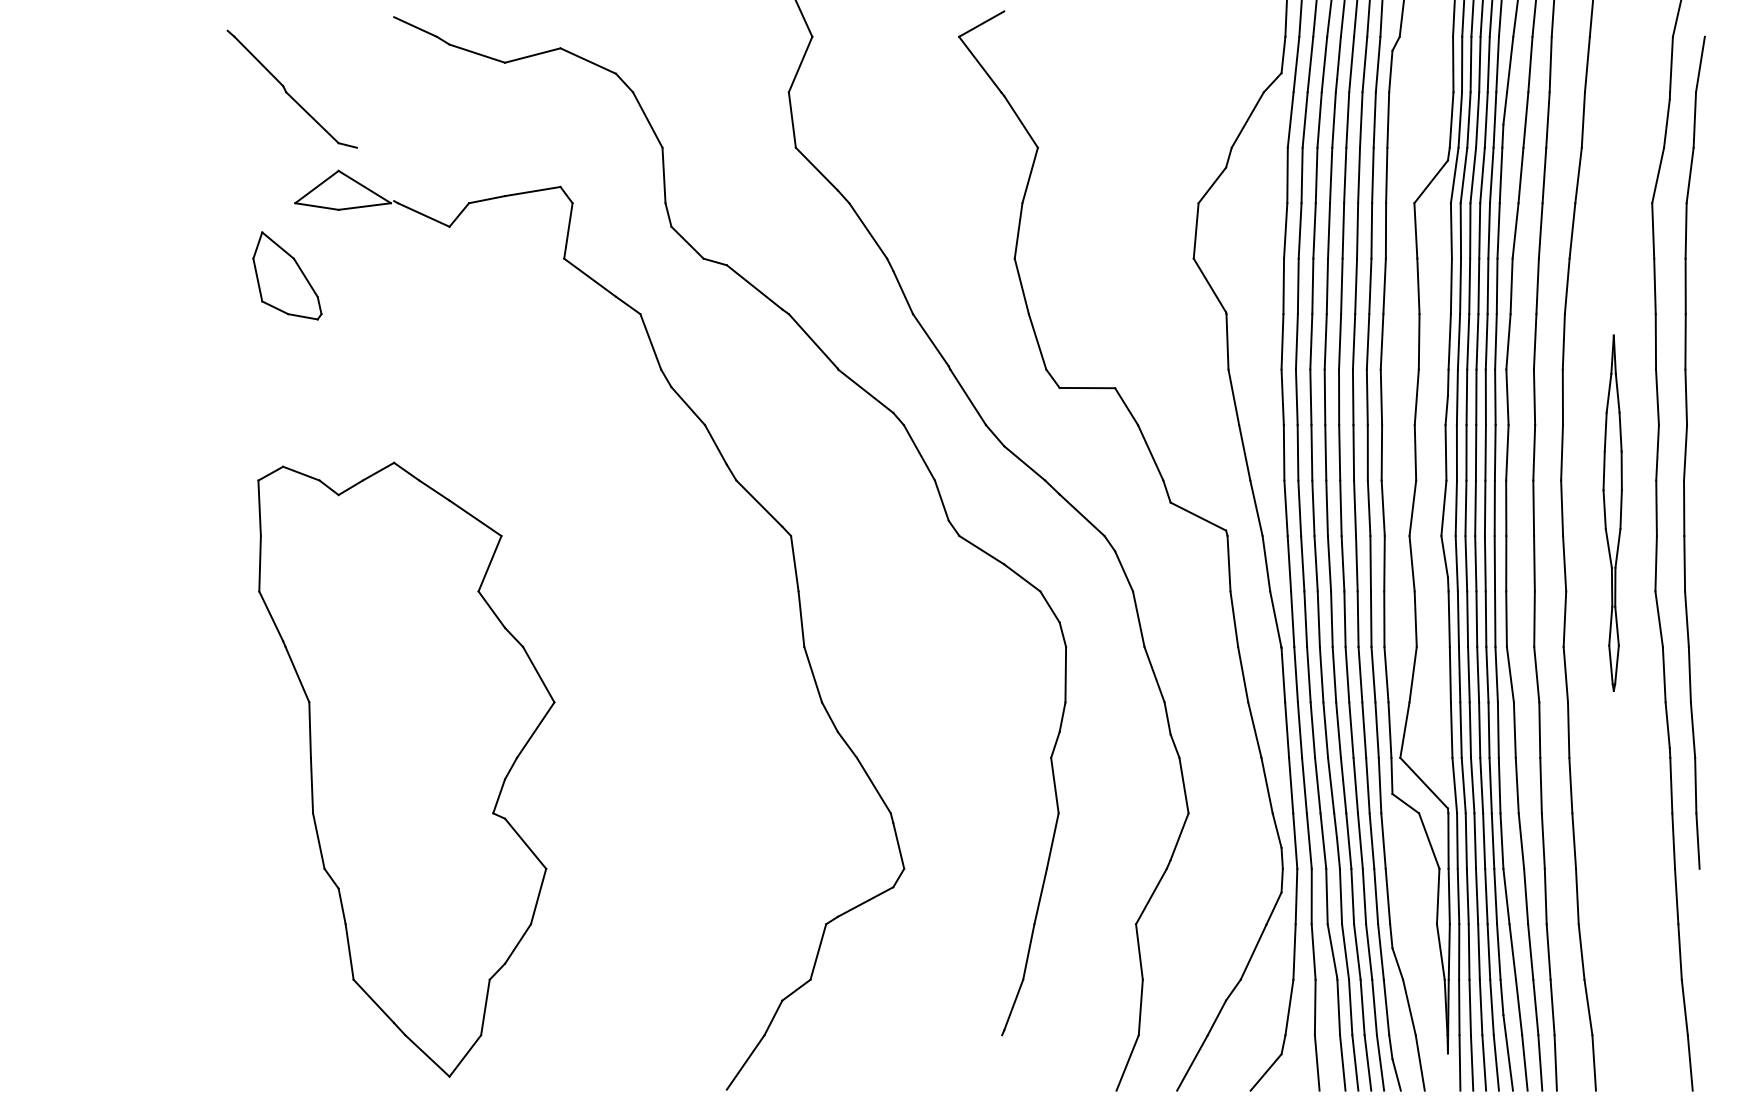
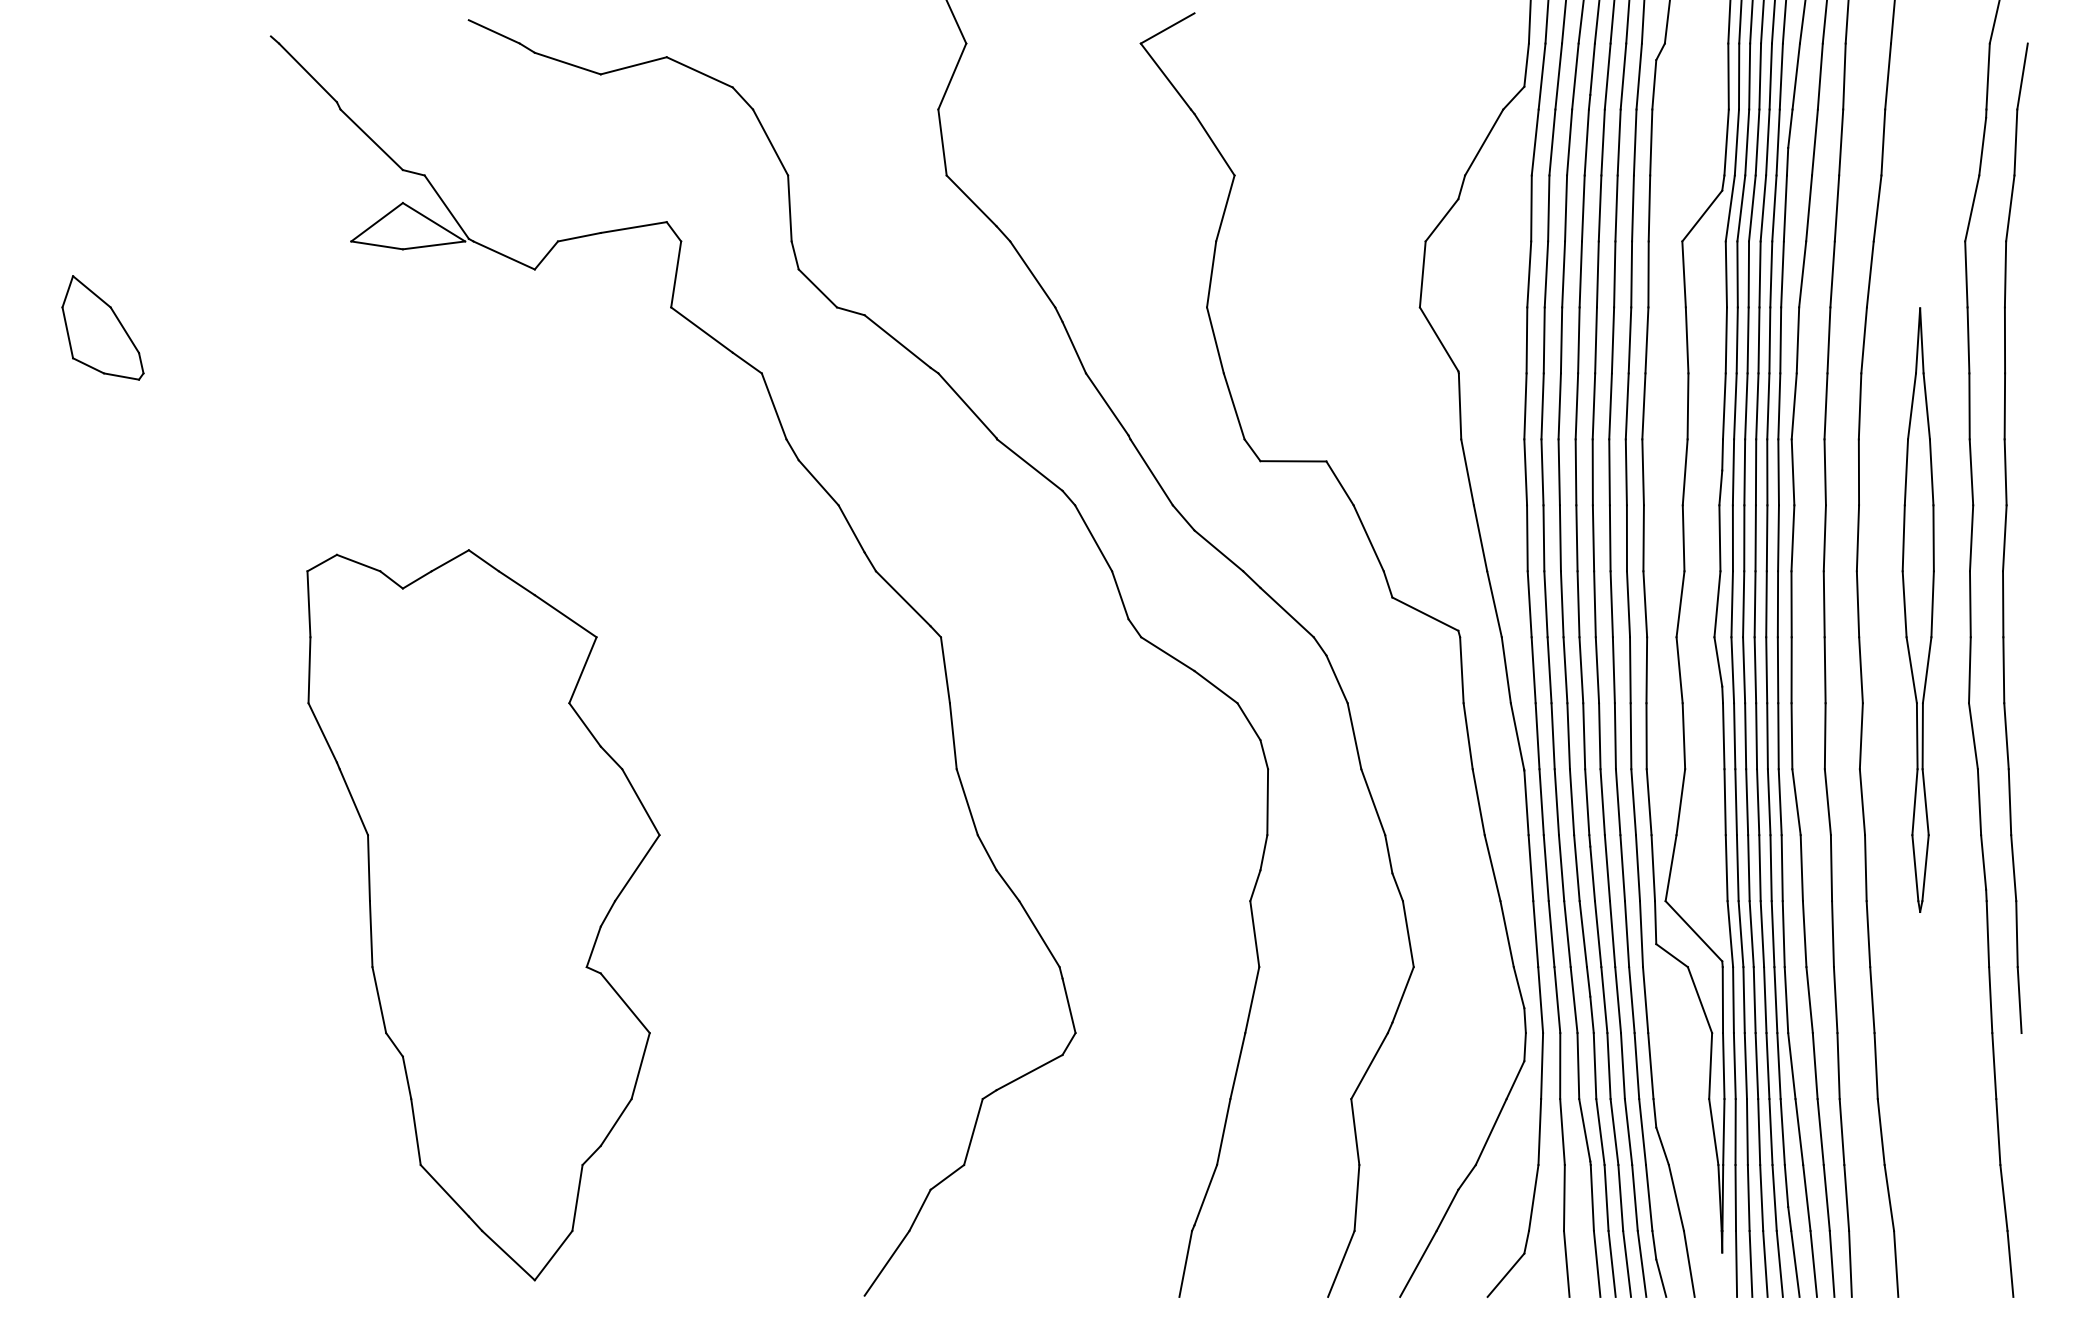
line: (375, 173) -> (446, 206), added
part: (287, 275) -> (102, 327), moved
part: (1612, 512) -> (1917, 609), size x1.43
line: (996, 1062) -> (1185, 1263), added

